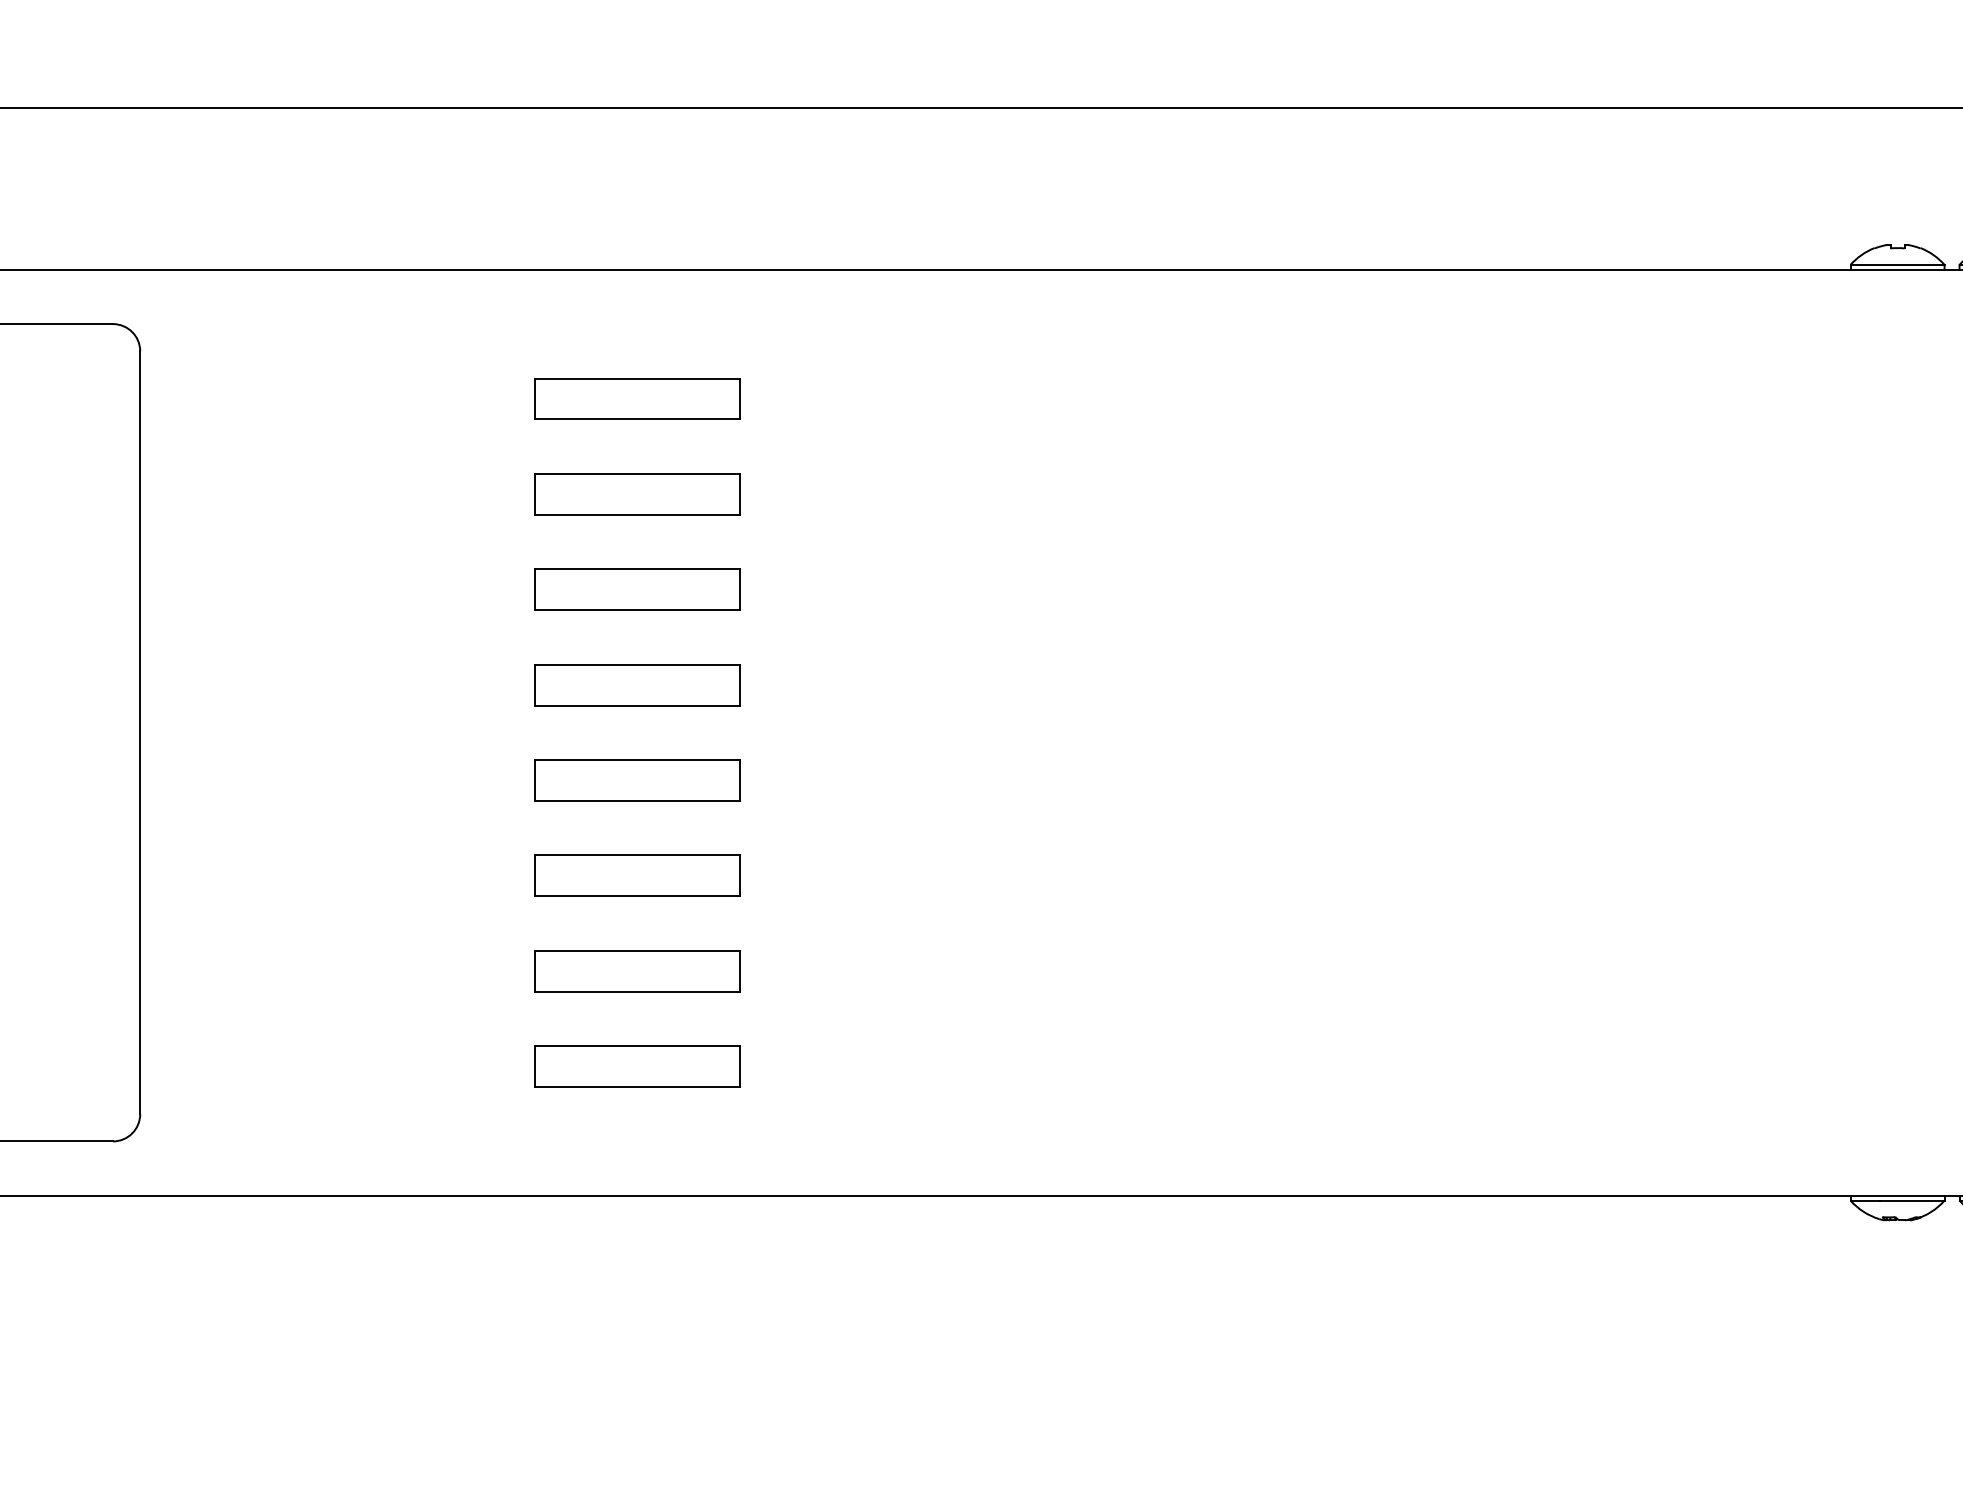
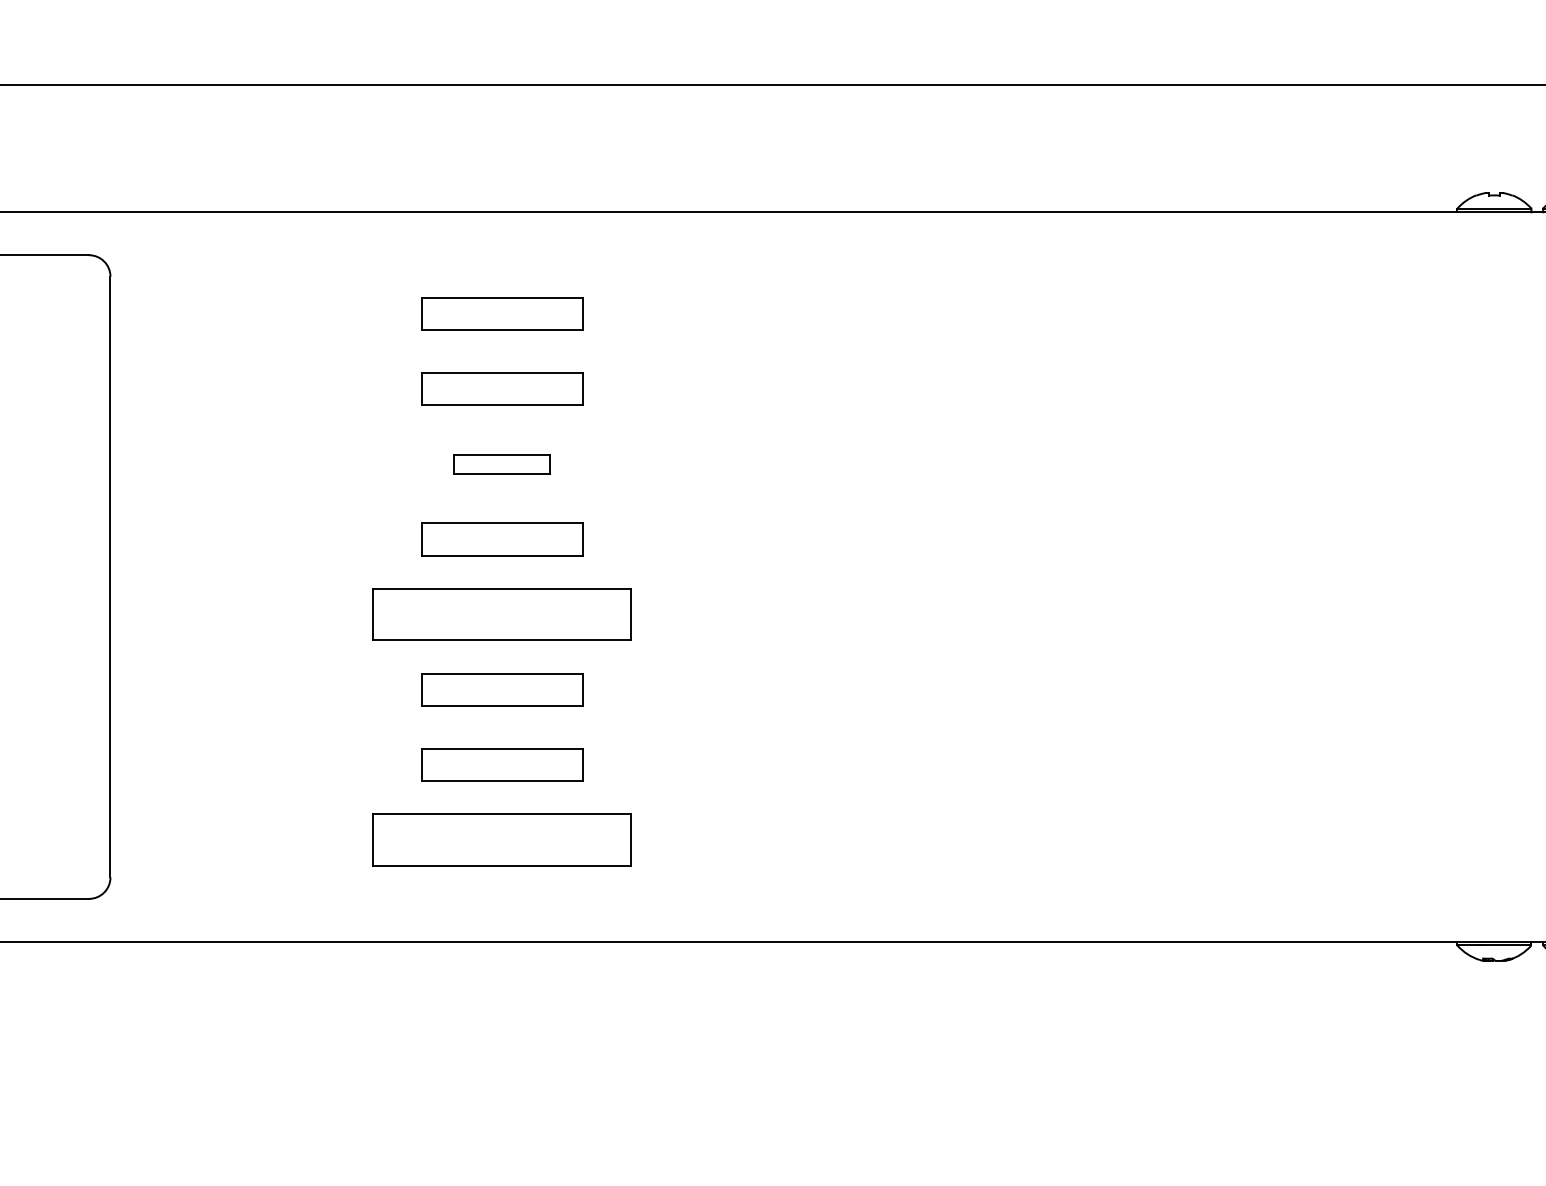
part: (637, 589) -> (502, 464), size x0.6
part: (637, 780) -> (502, 614), size x1.6
part: (637, 1066) -> (502, 839), size x1.6

